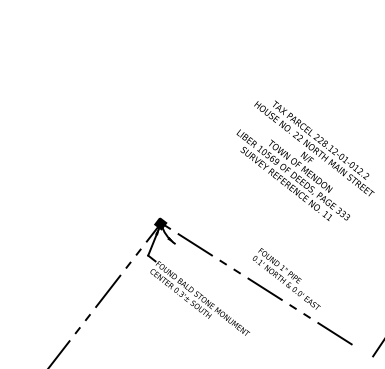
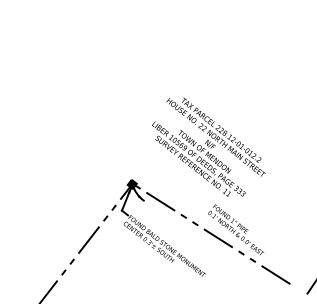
text: (305, 160) -> (208, 147), moved

